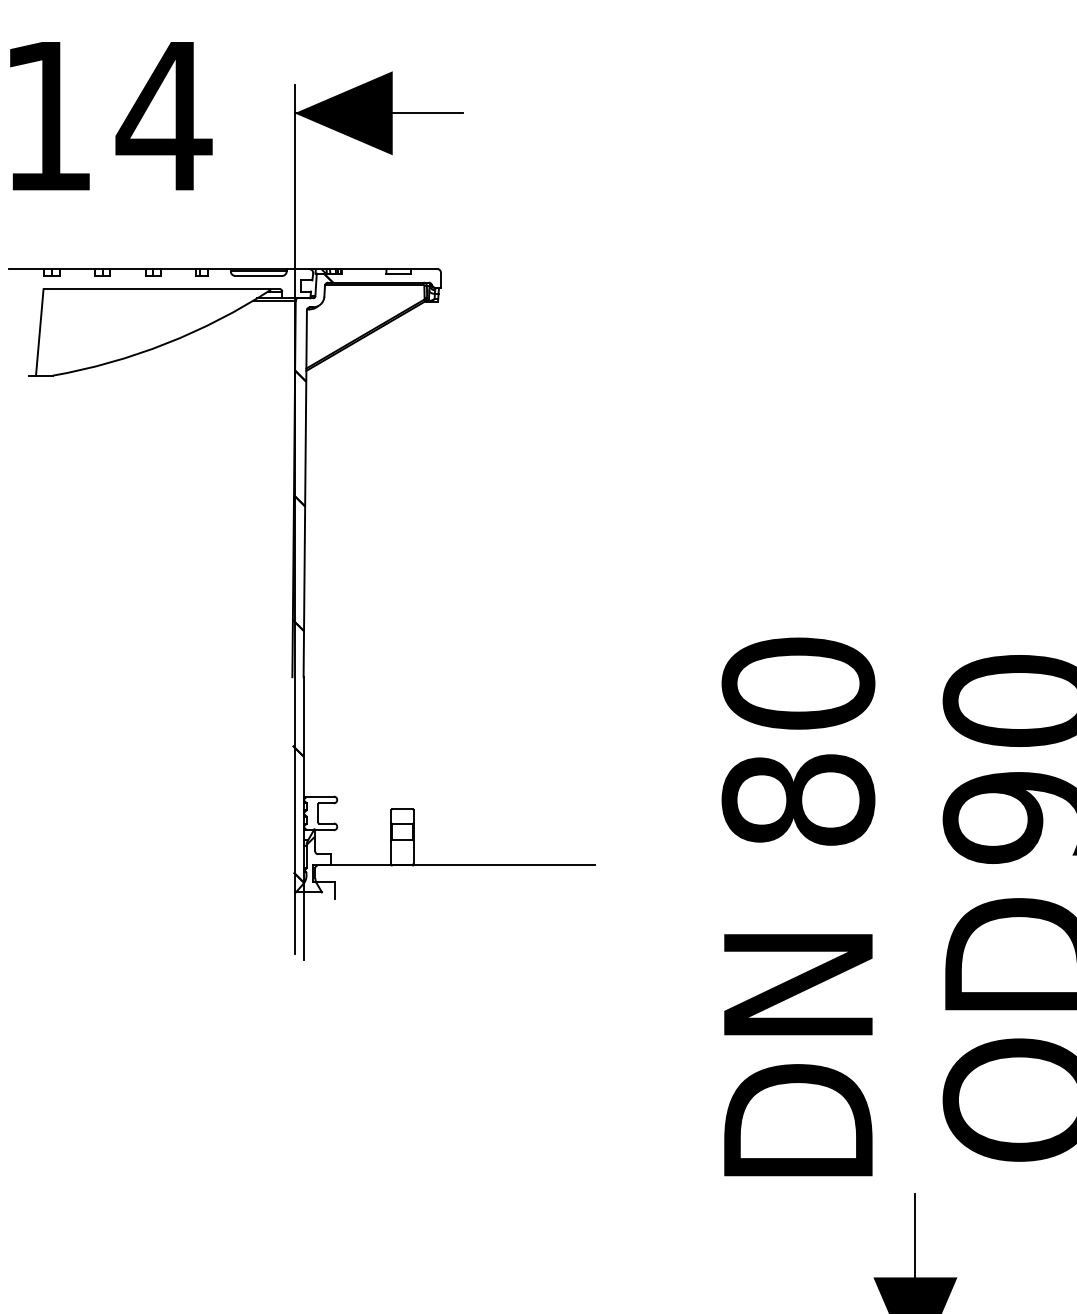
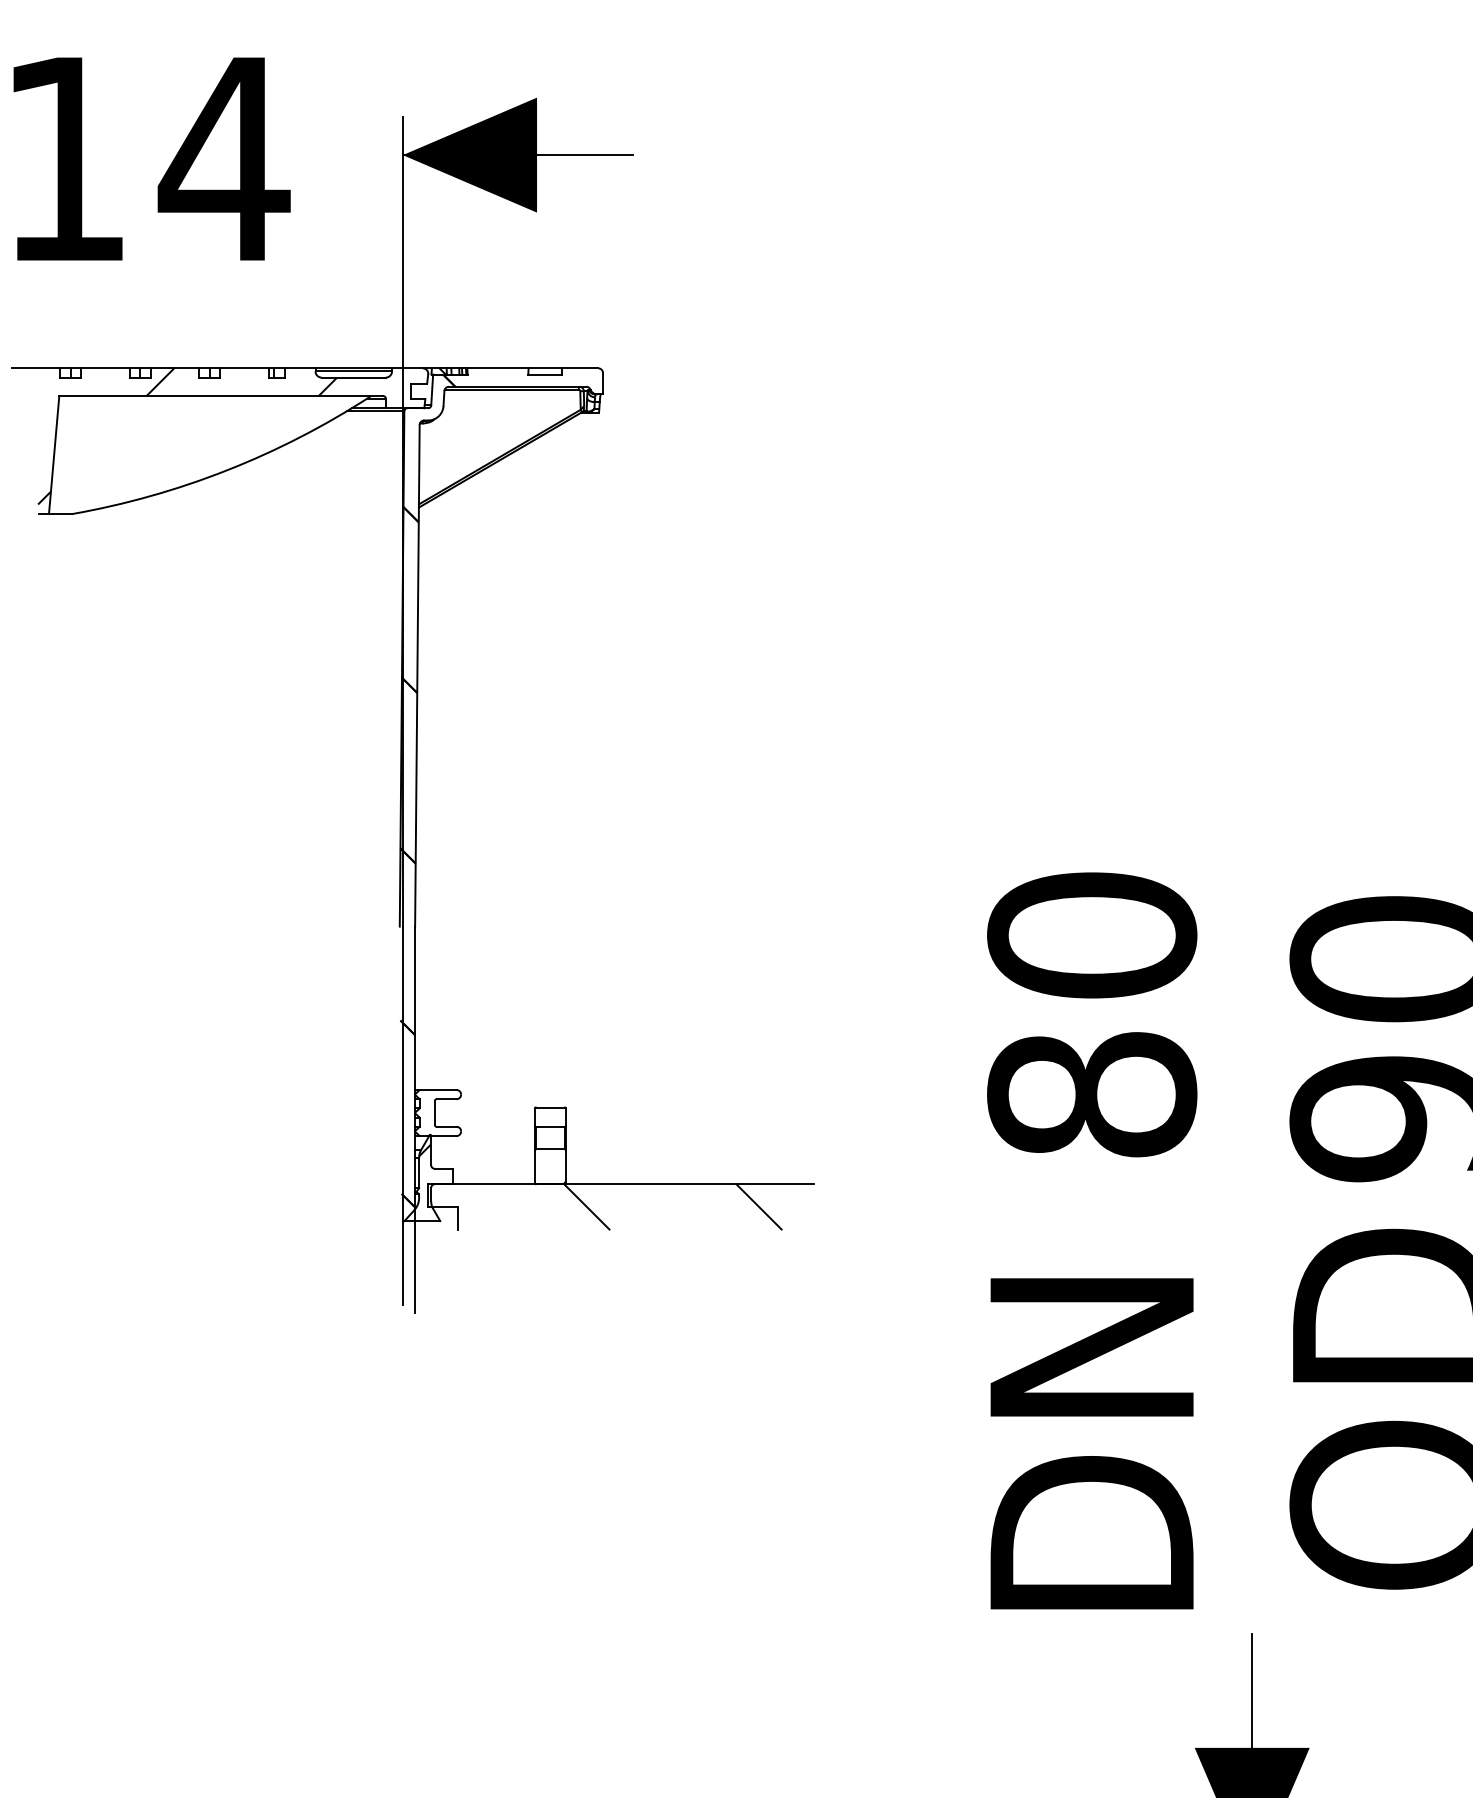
hatch: (137, 318) -> (187, 436), added
hatch: (492, 882) -> (673, 1207), added

